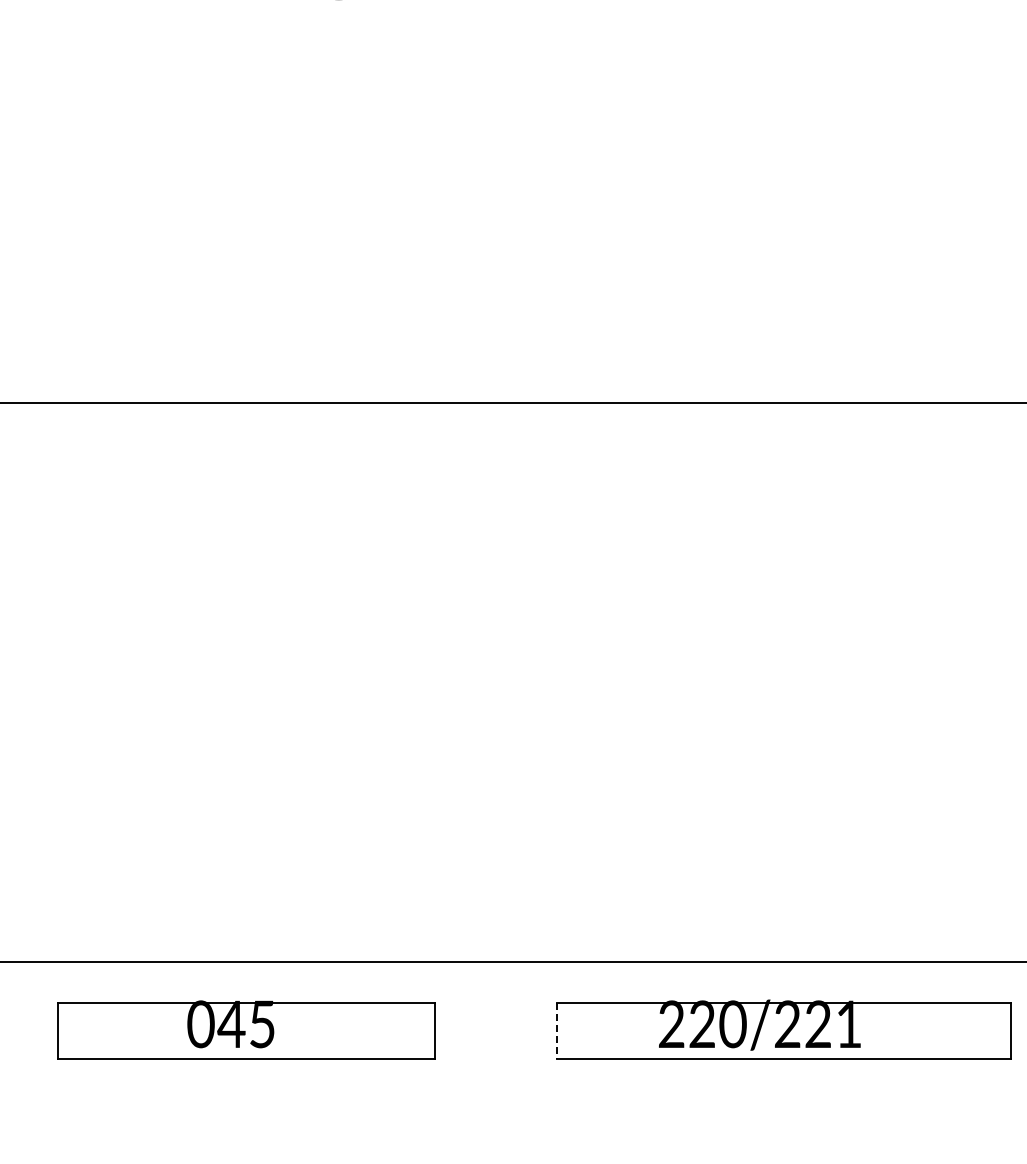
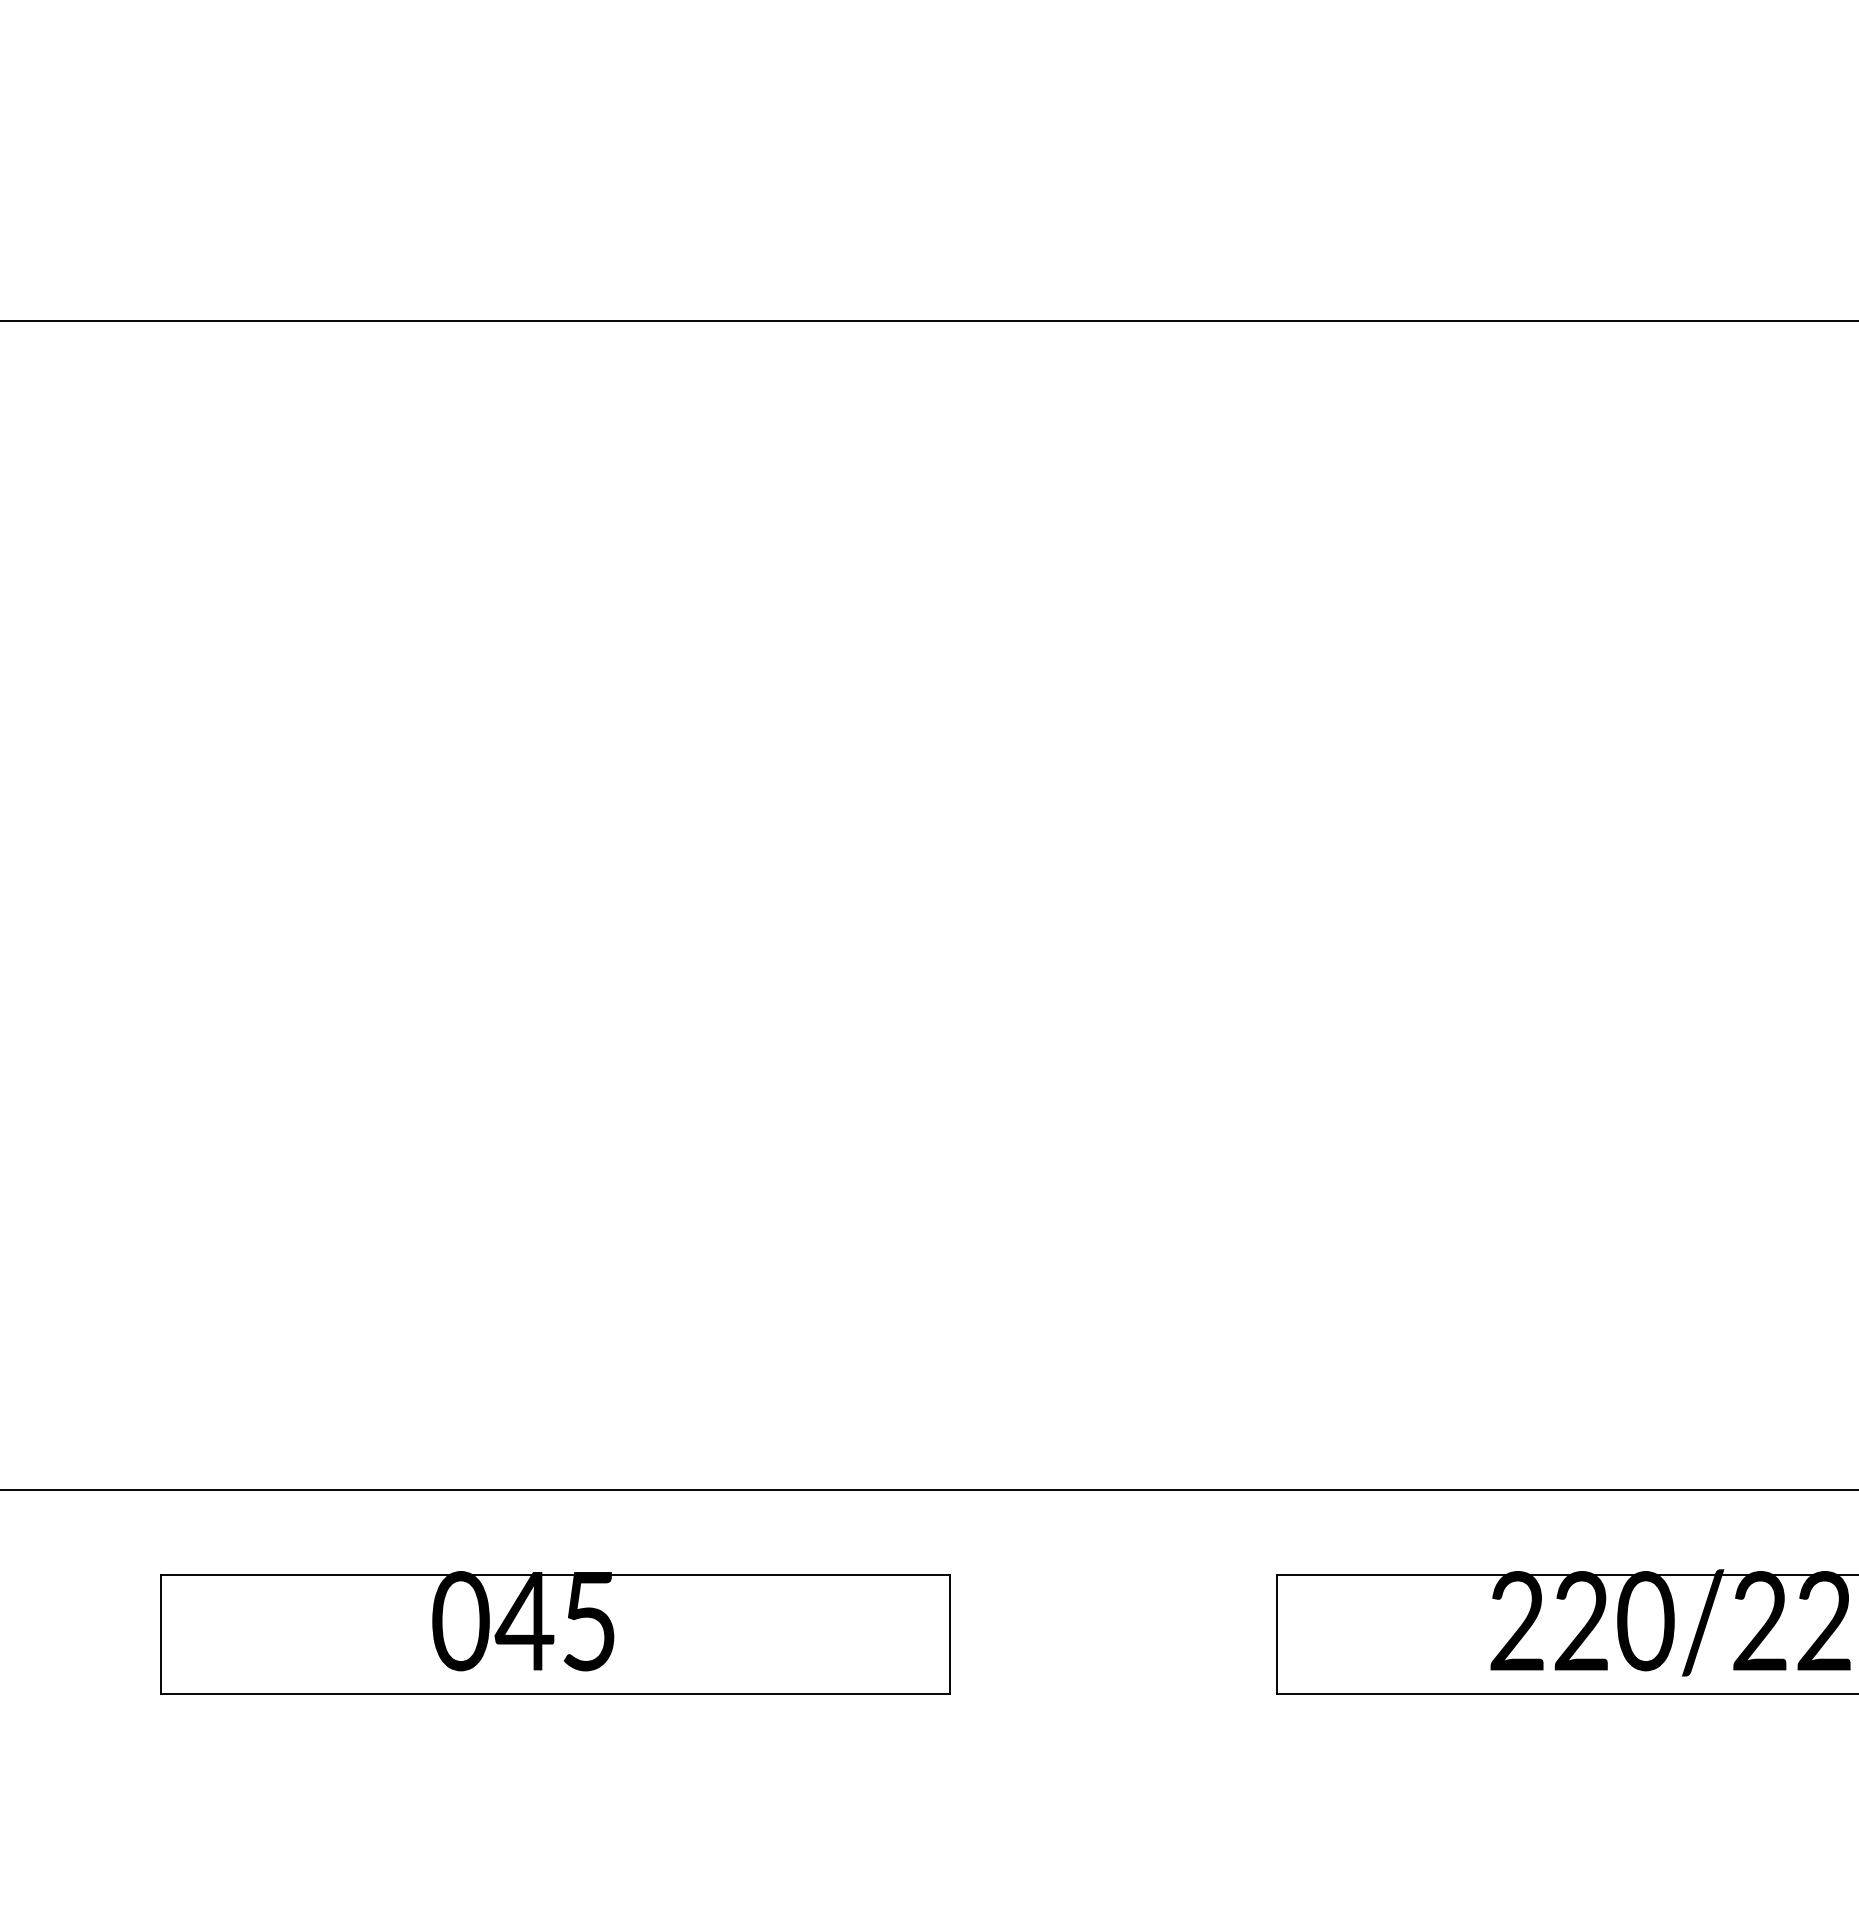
part: (246, 1029) -> (556, 1631), moved
line: (556, 1031) -> (1276, 1636), dashed -> solid

